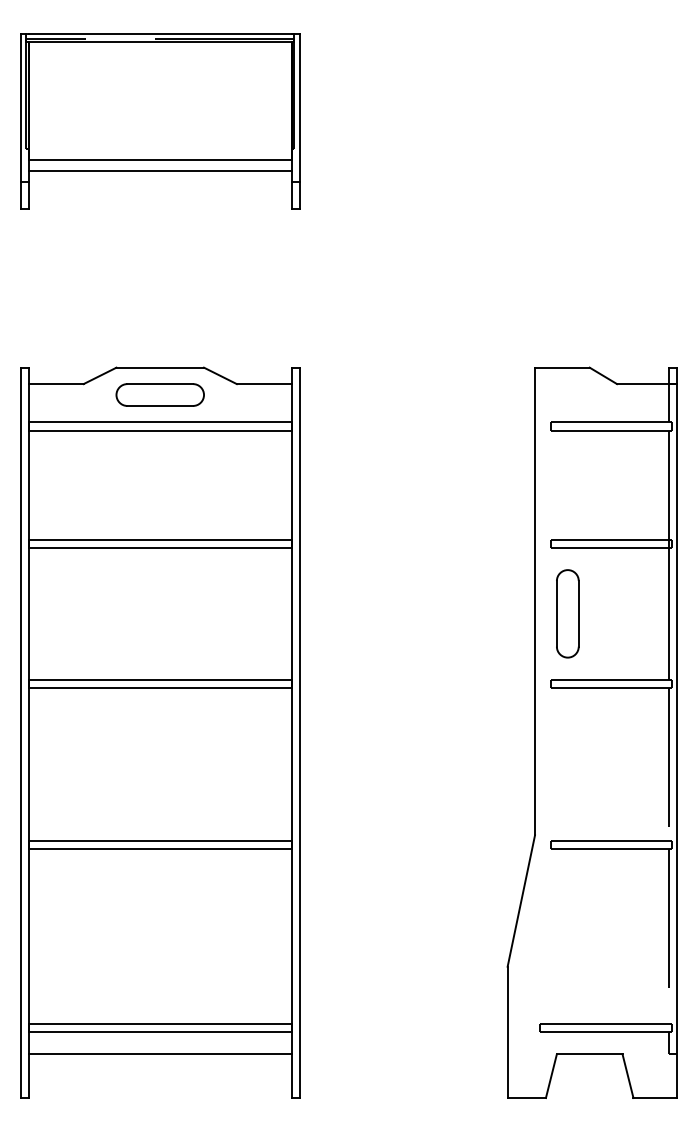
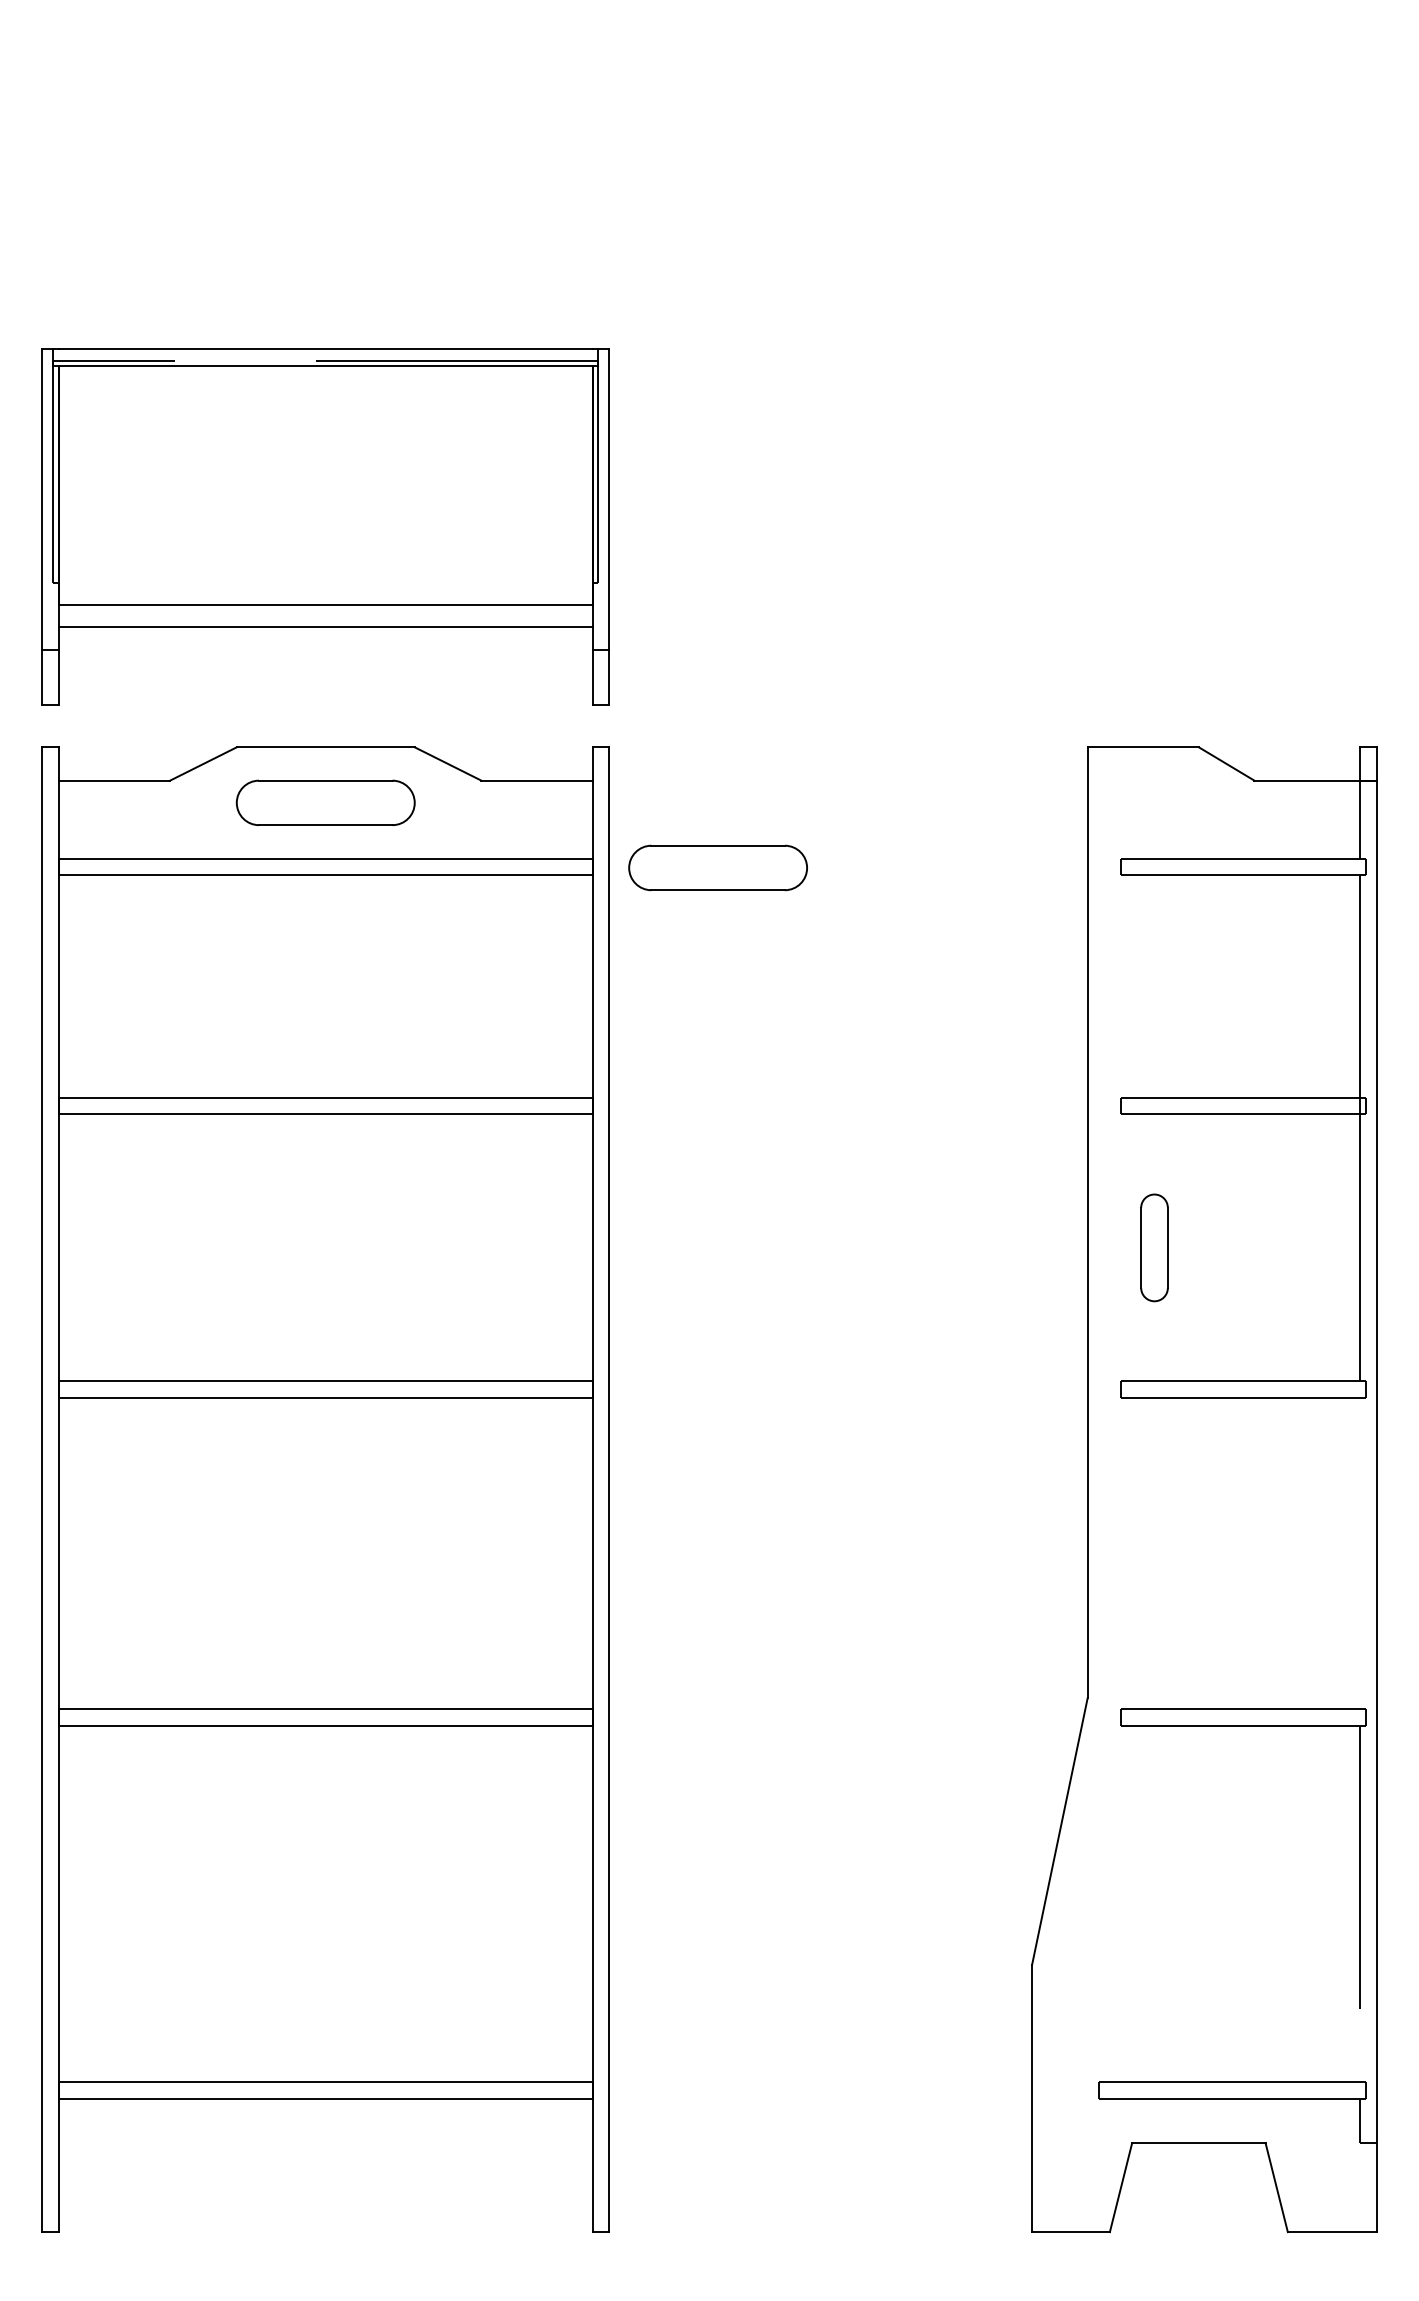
part: (160, 121) -> (326, 527), moved
part: (352, 426) -> (716, 866), added
part: (567, 613) -> (1153, 1247), size x0.6
line: (669, 763) -> (1361, 1552), removed
line: (159, 1054) -> (324, 2143), removed

